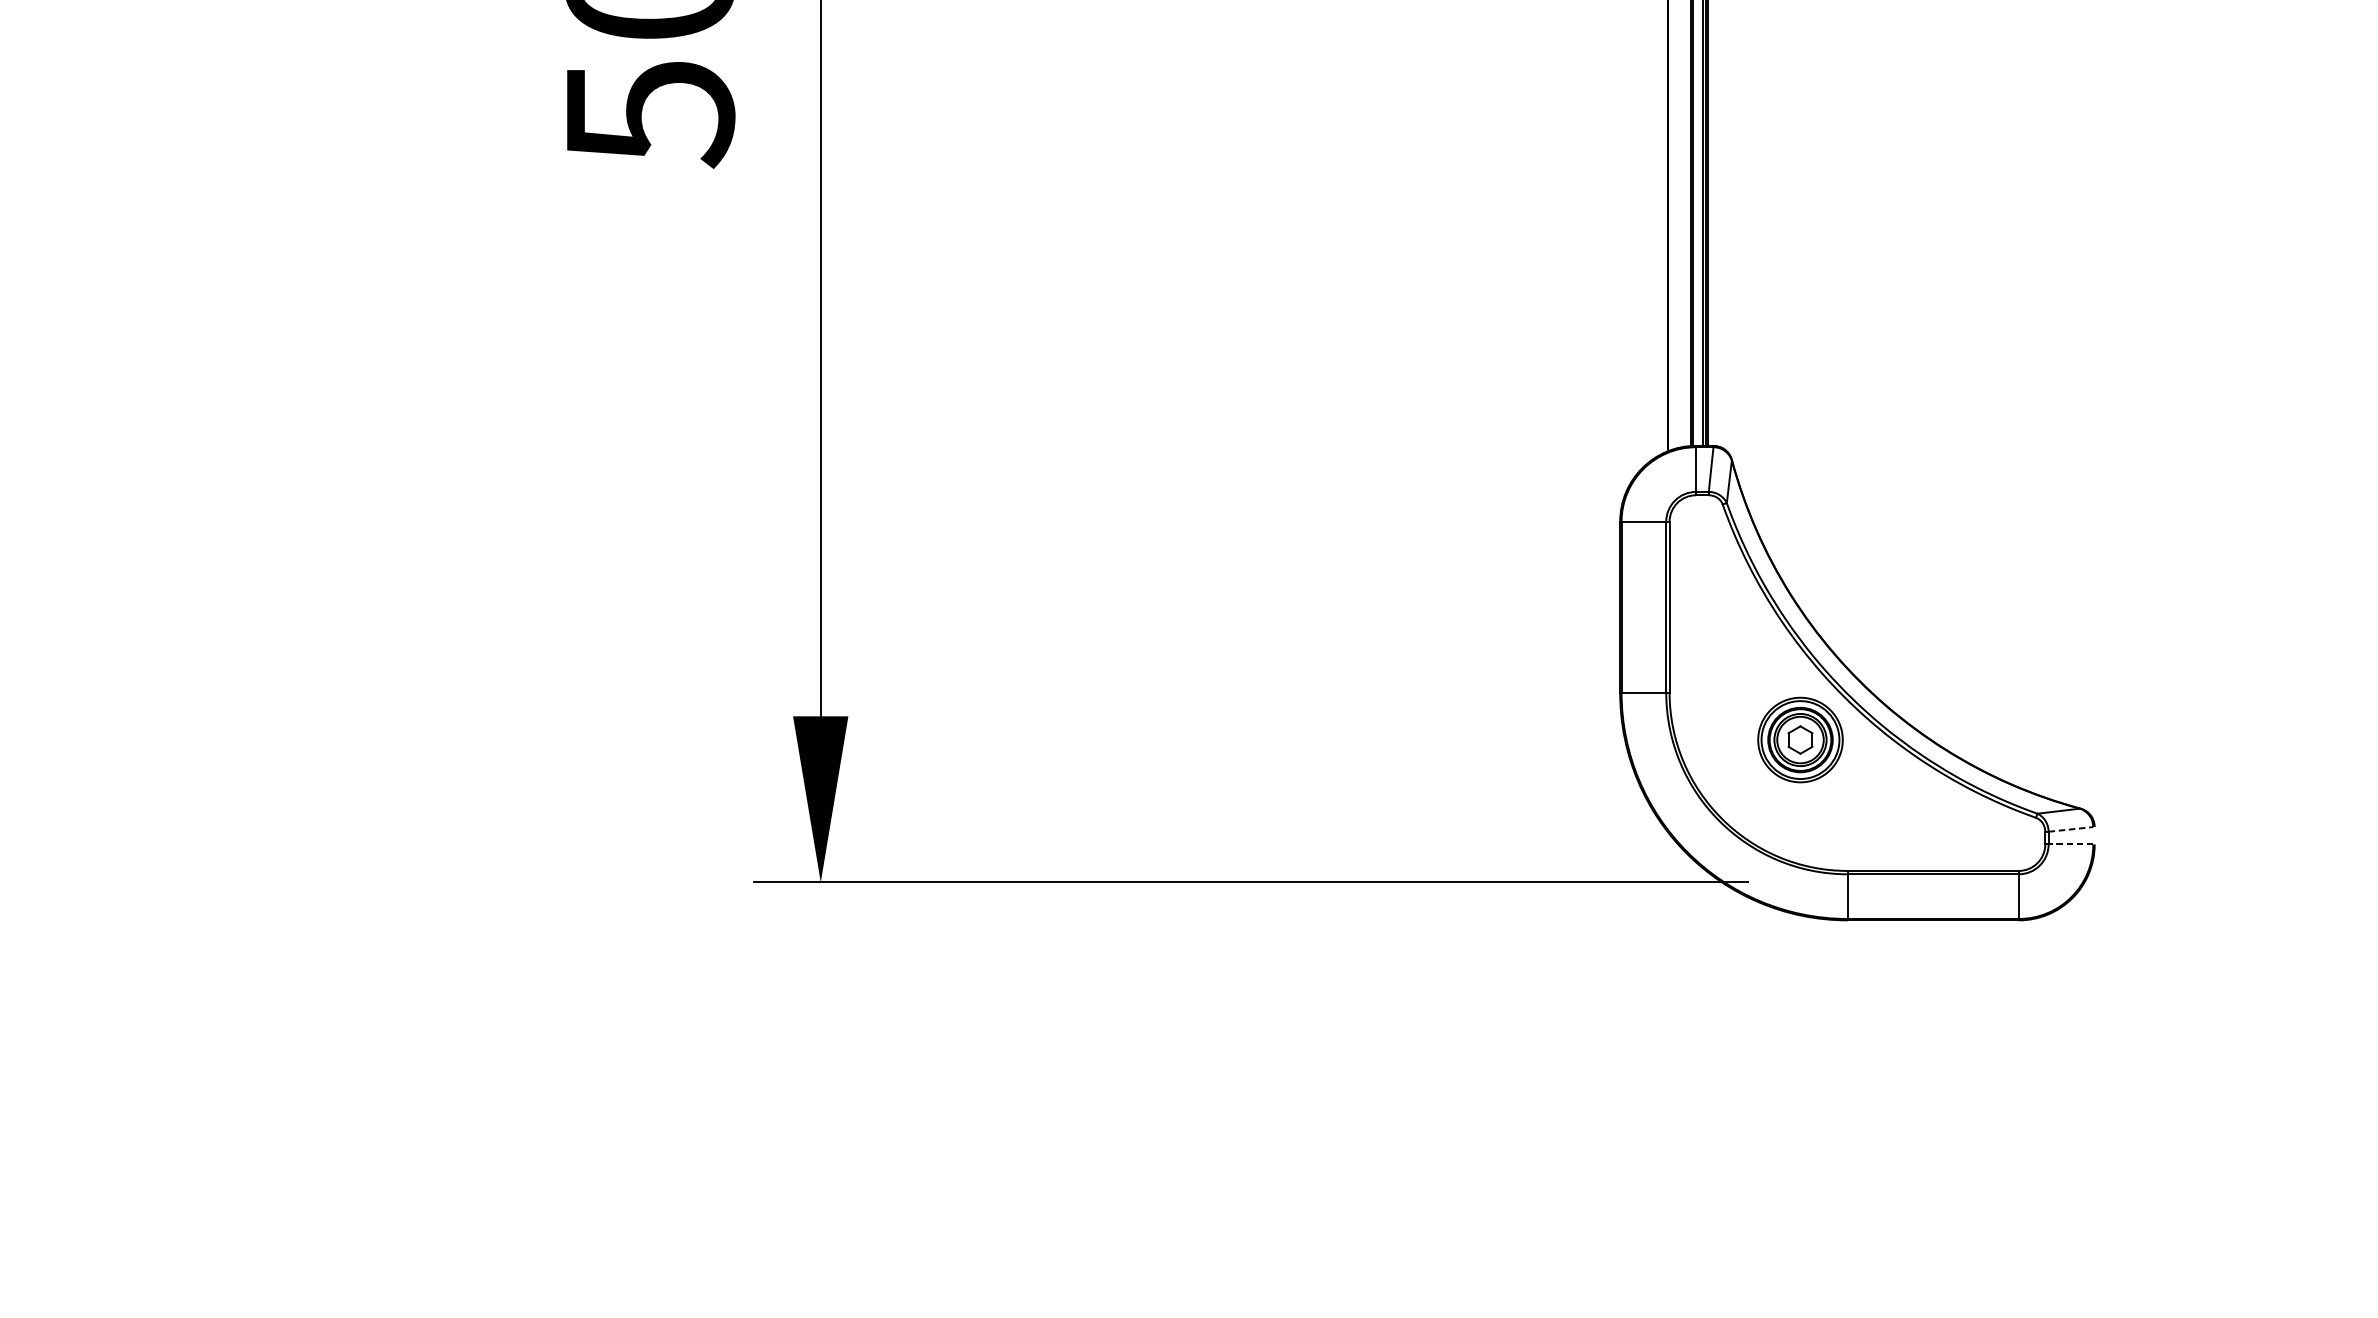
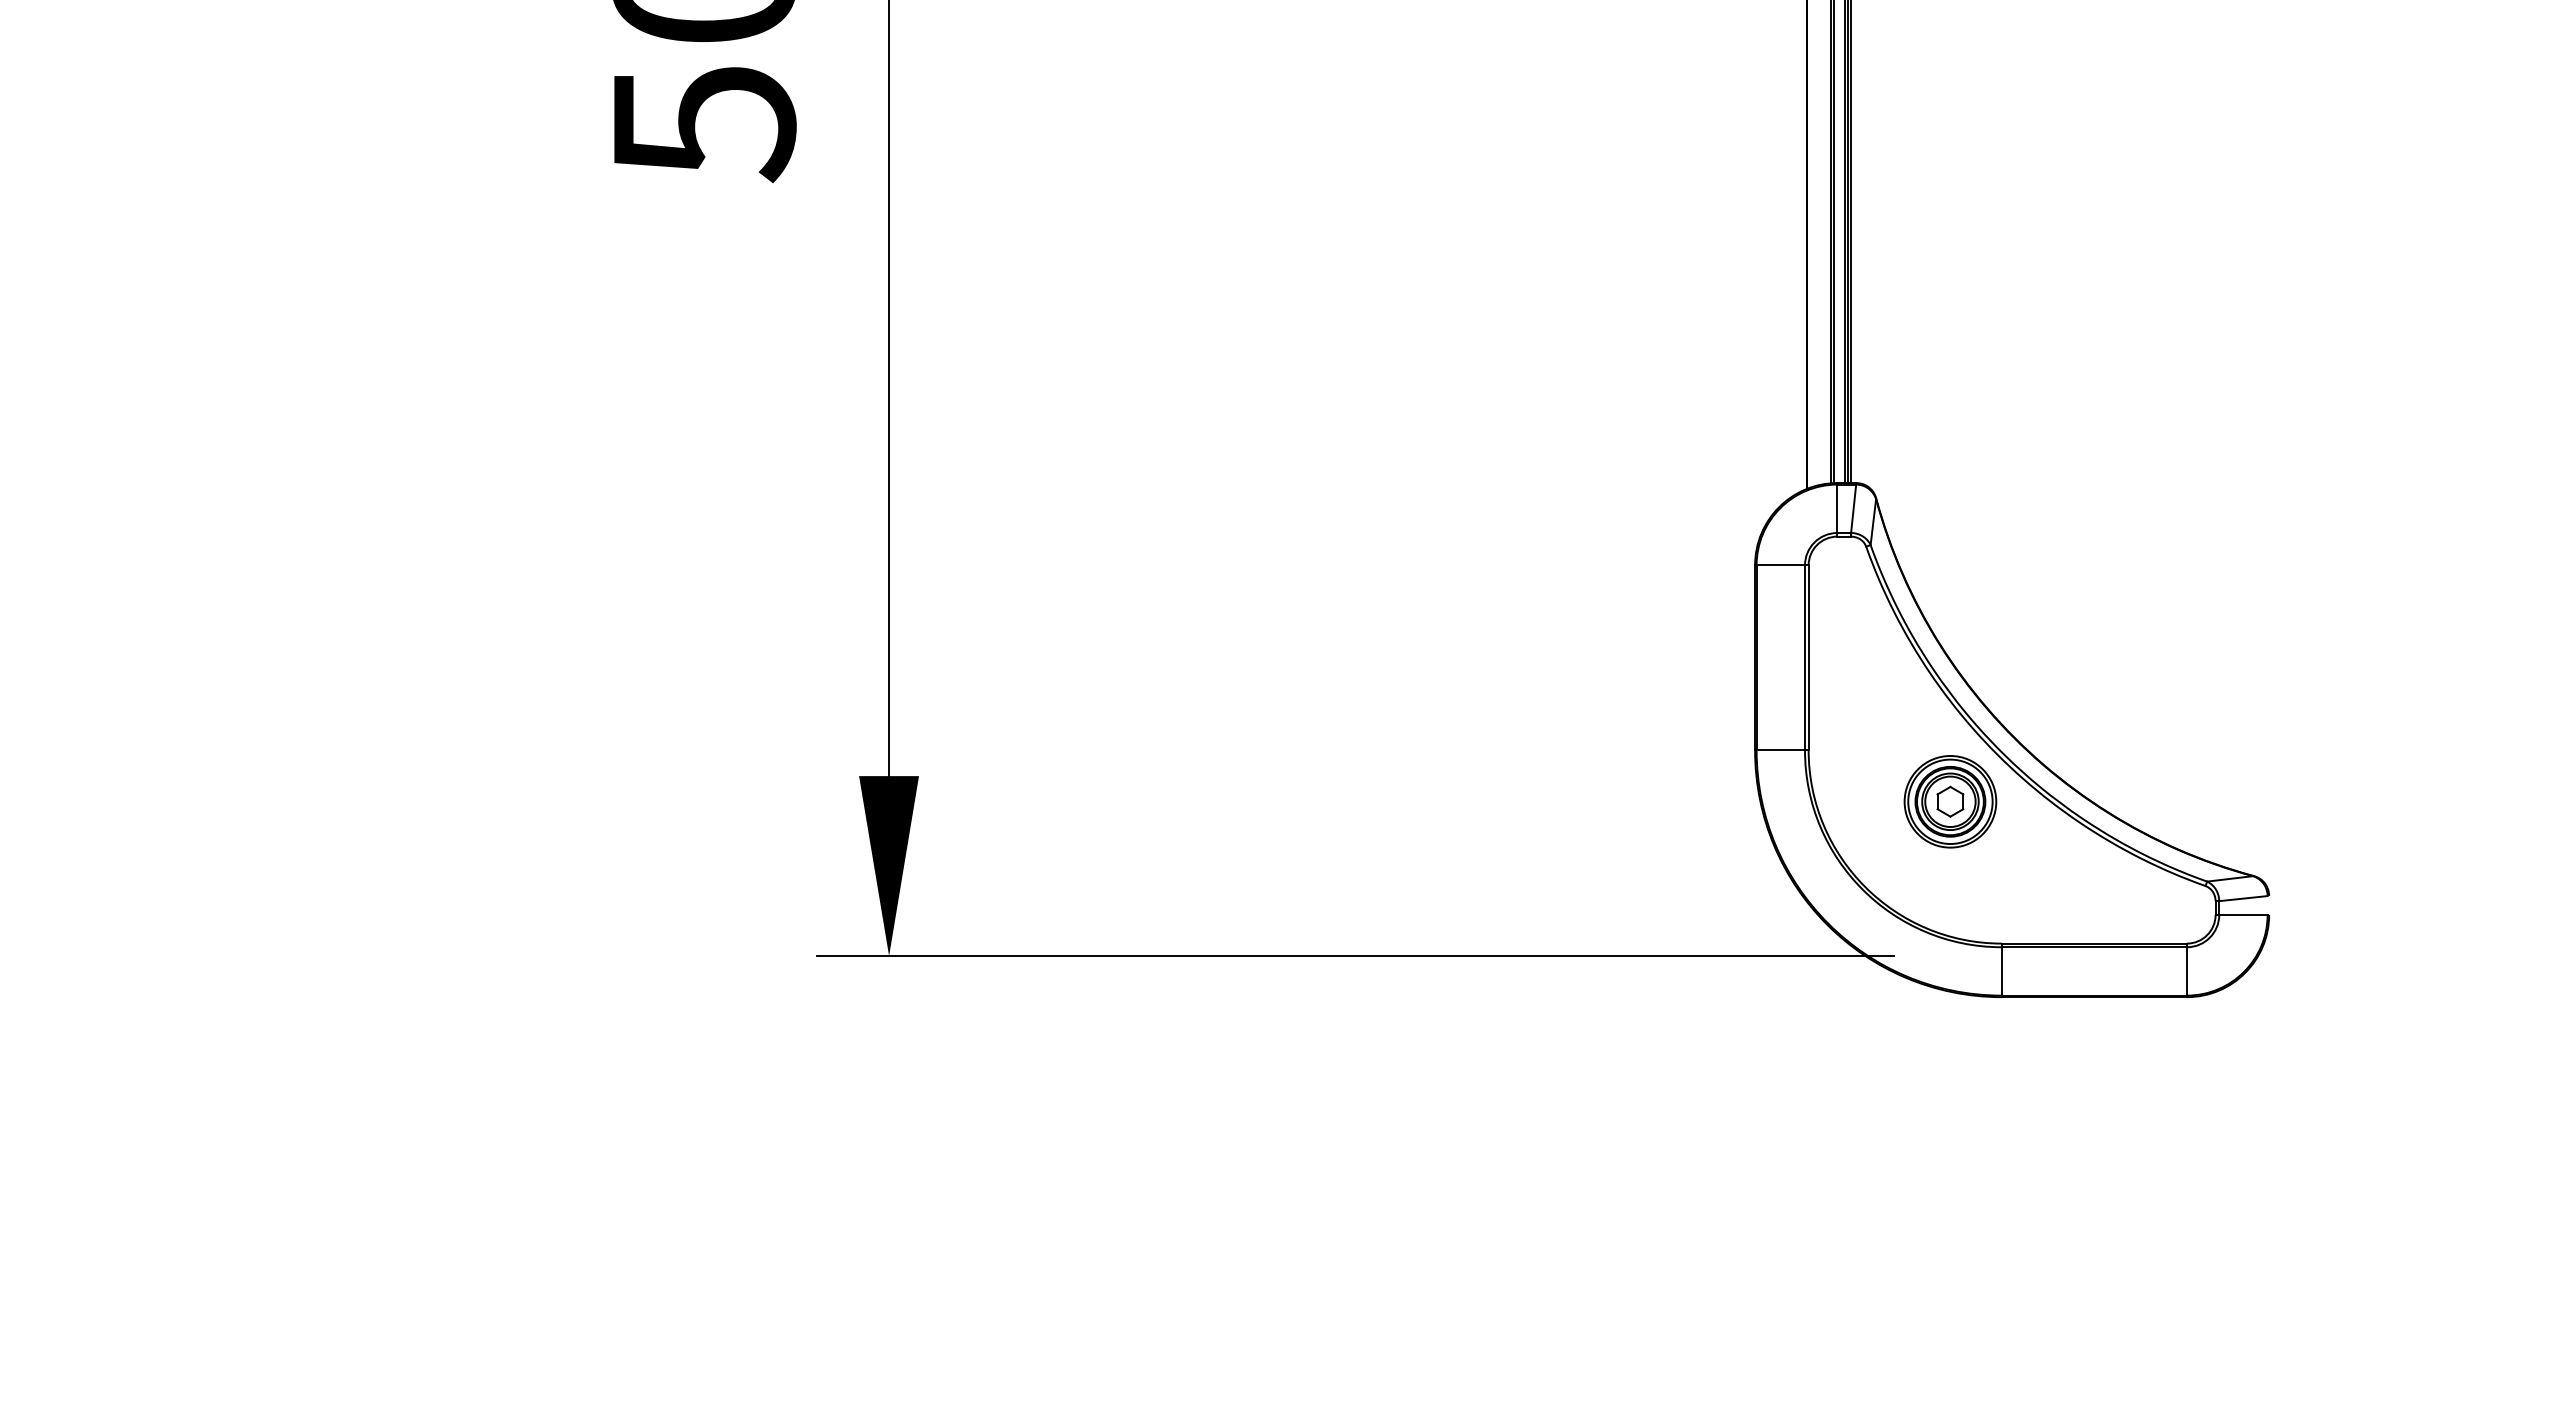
line: (2071, 829) -> (2243, 898), dashed -> solid
line: (2070, 844) -> (2242, 914), dashed -> solid

